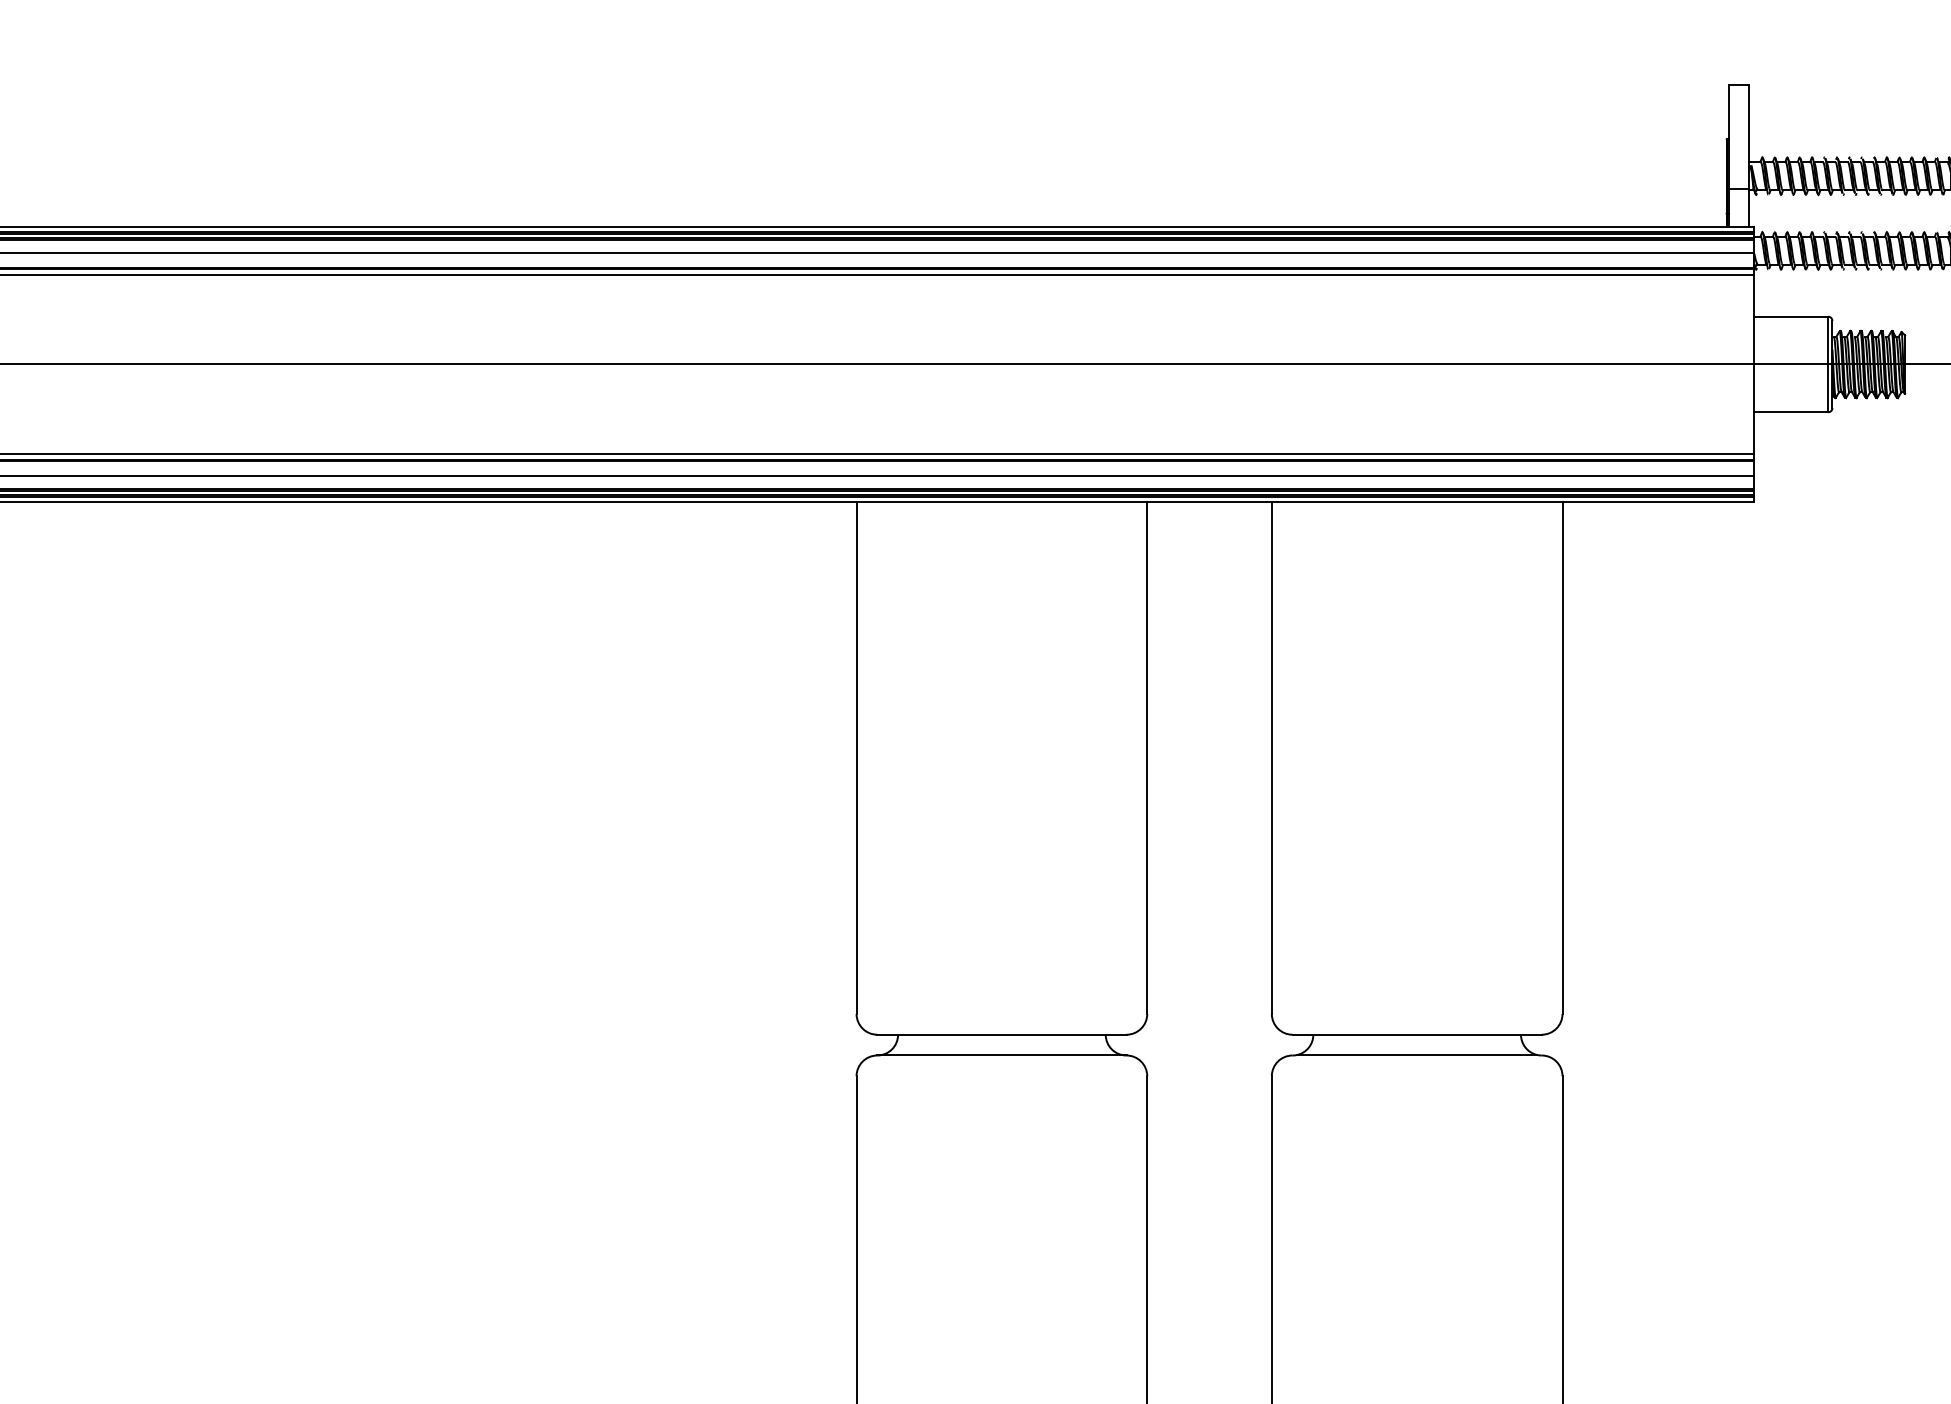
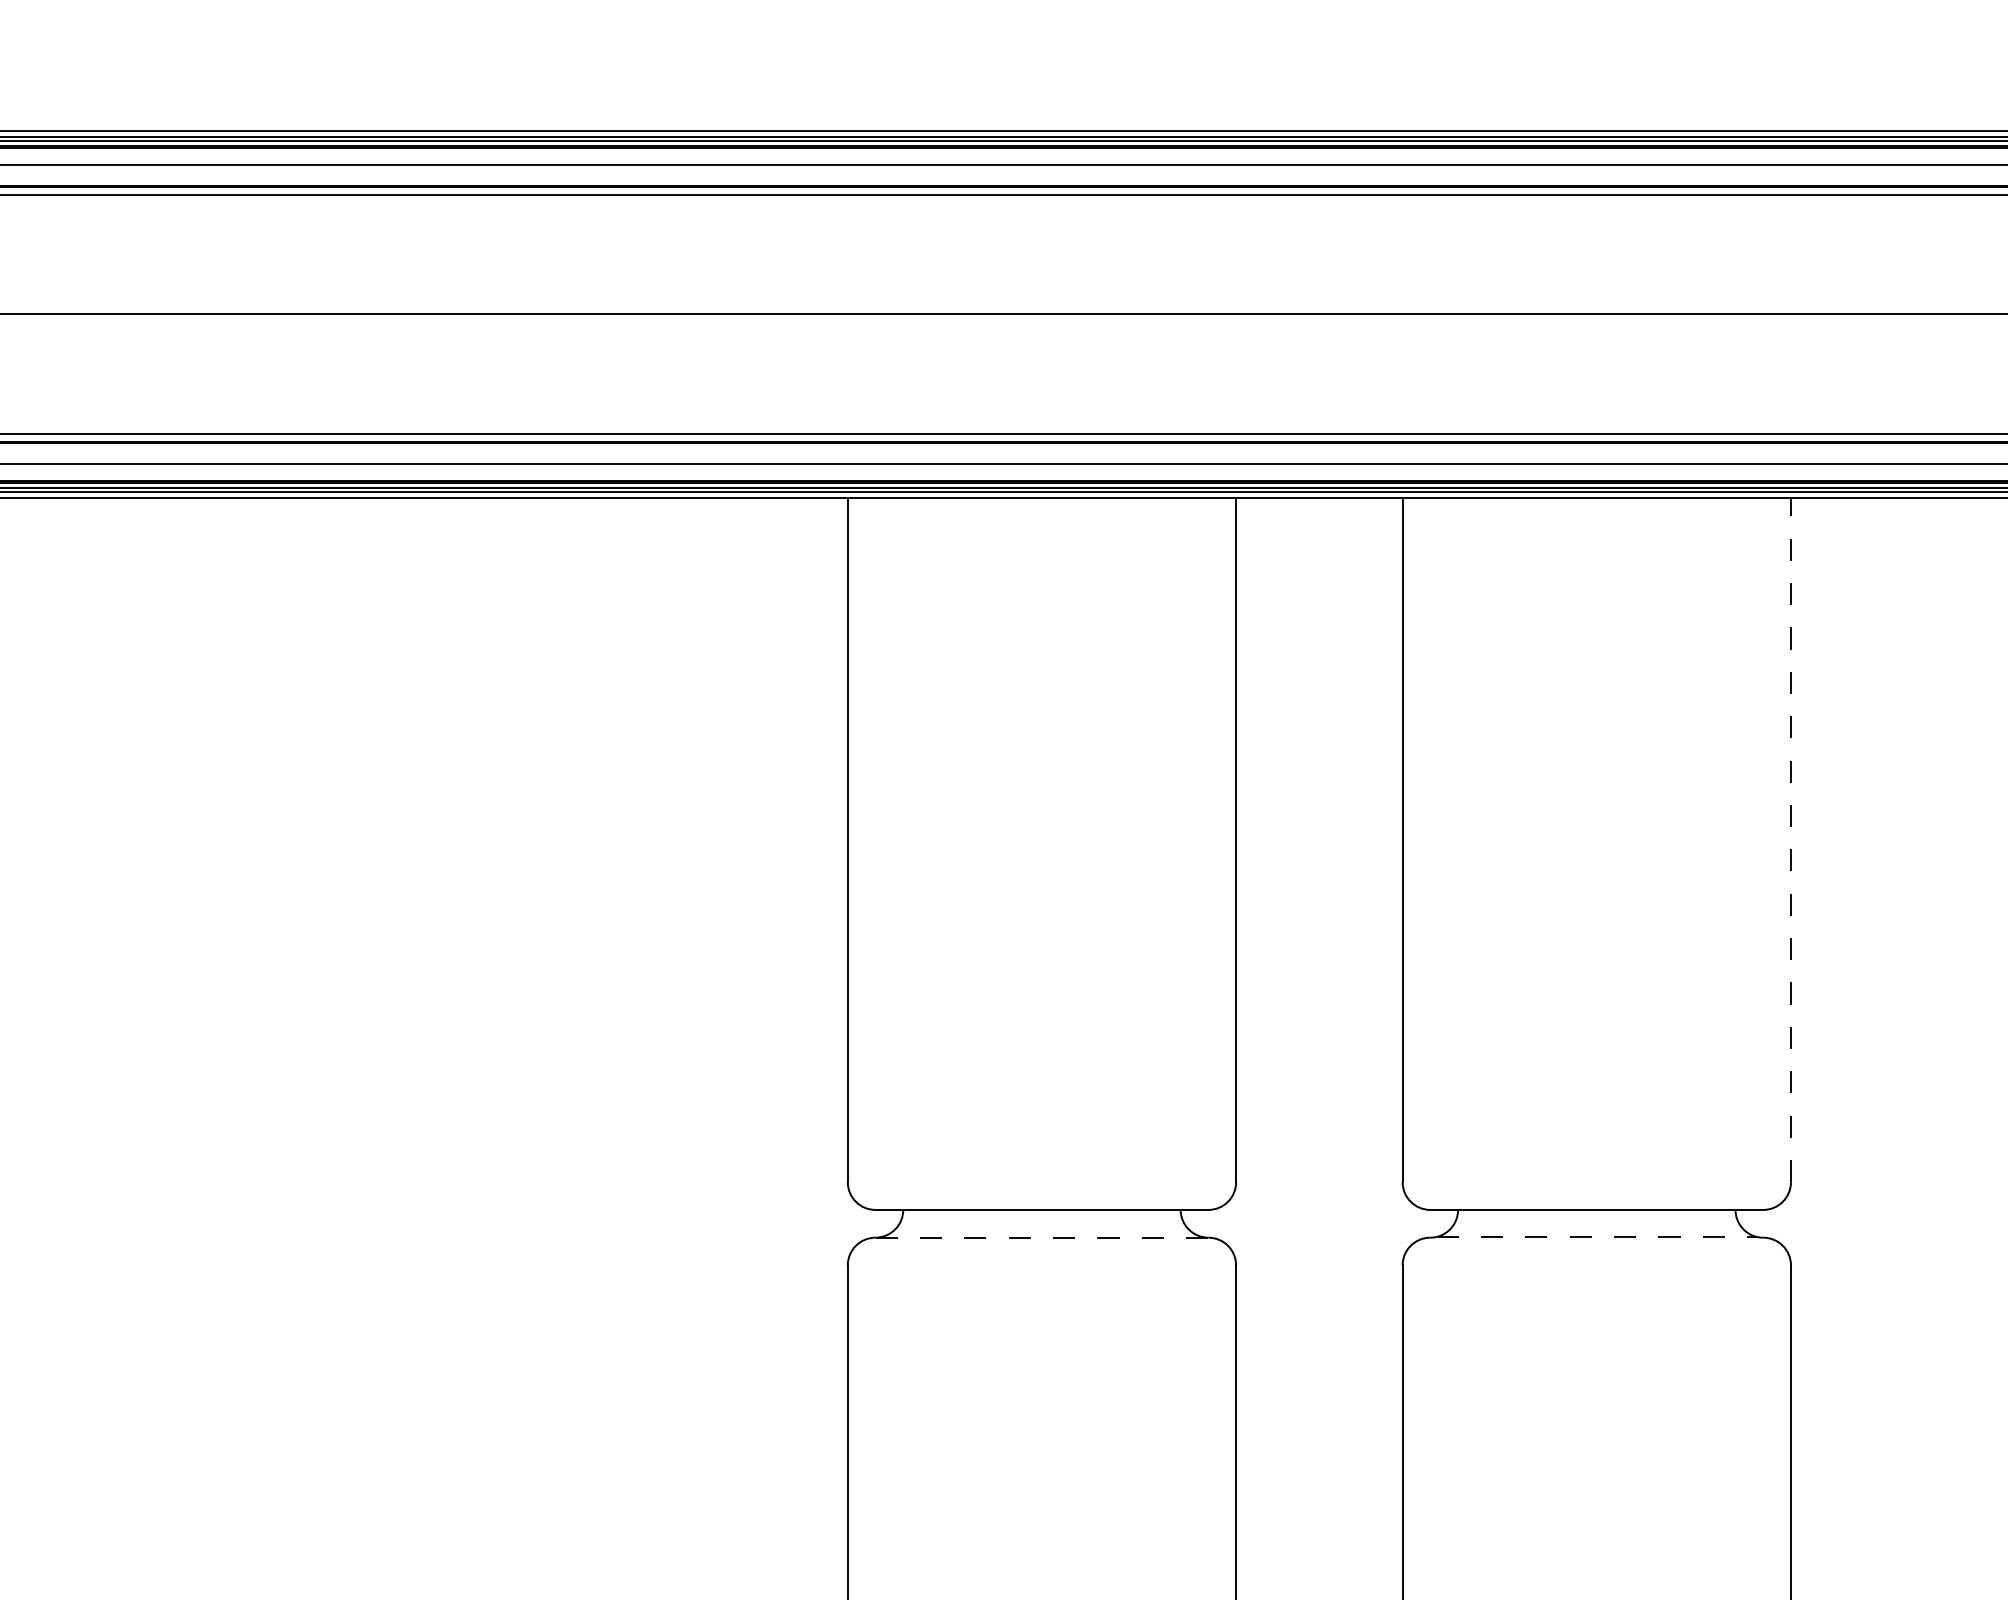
line: (1562, 757) -> (1790, 839), solid -> dashed
line: (1417, 1054) -> (1597, 1236), solid -> dashed
line: (1001, 1055) -> (1041, 1237), solid -> dashed

